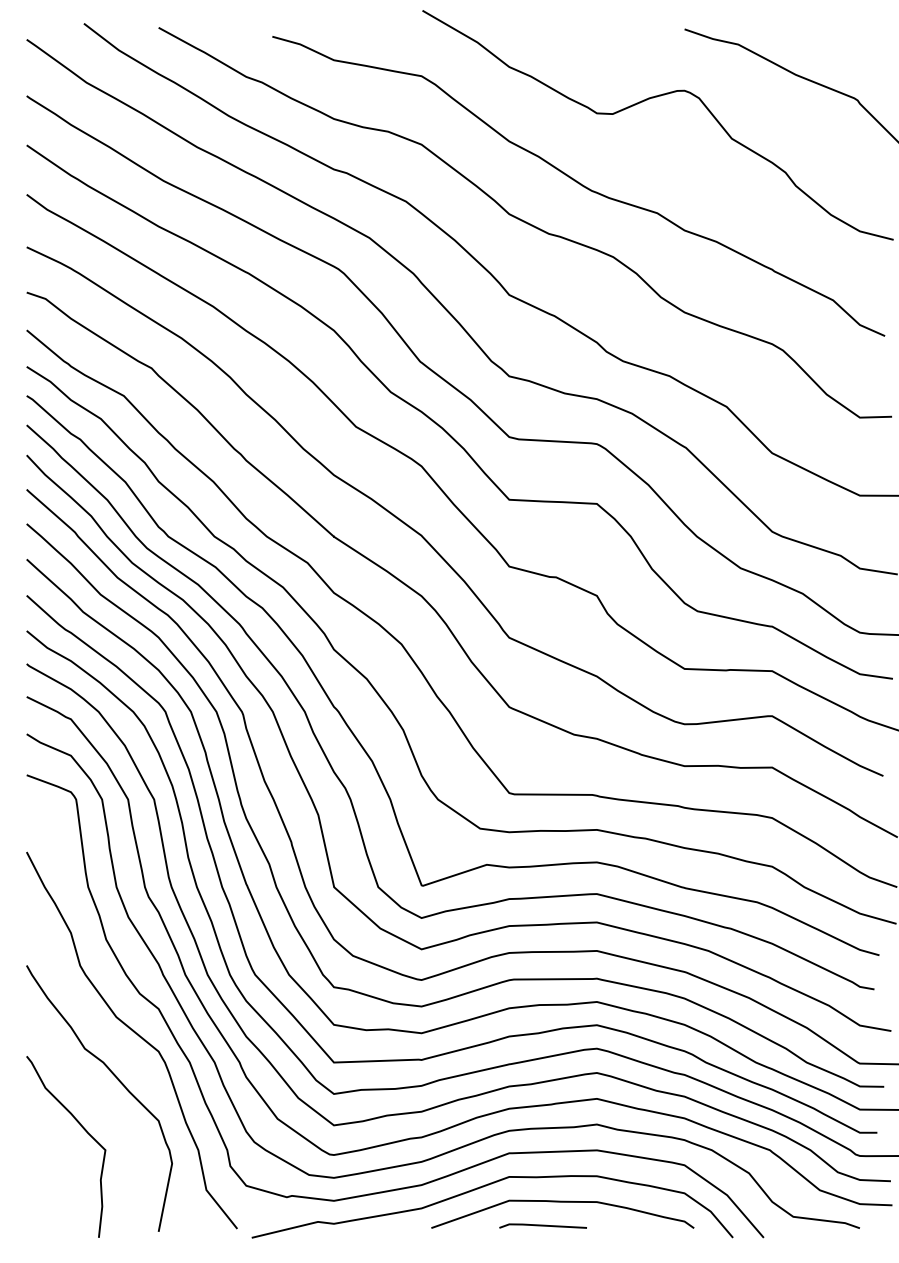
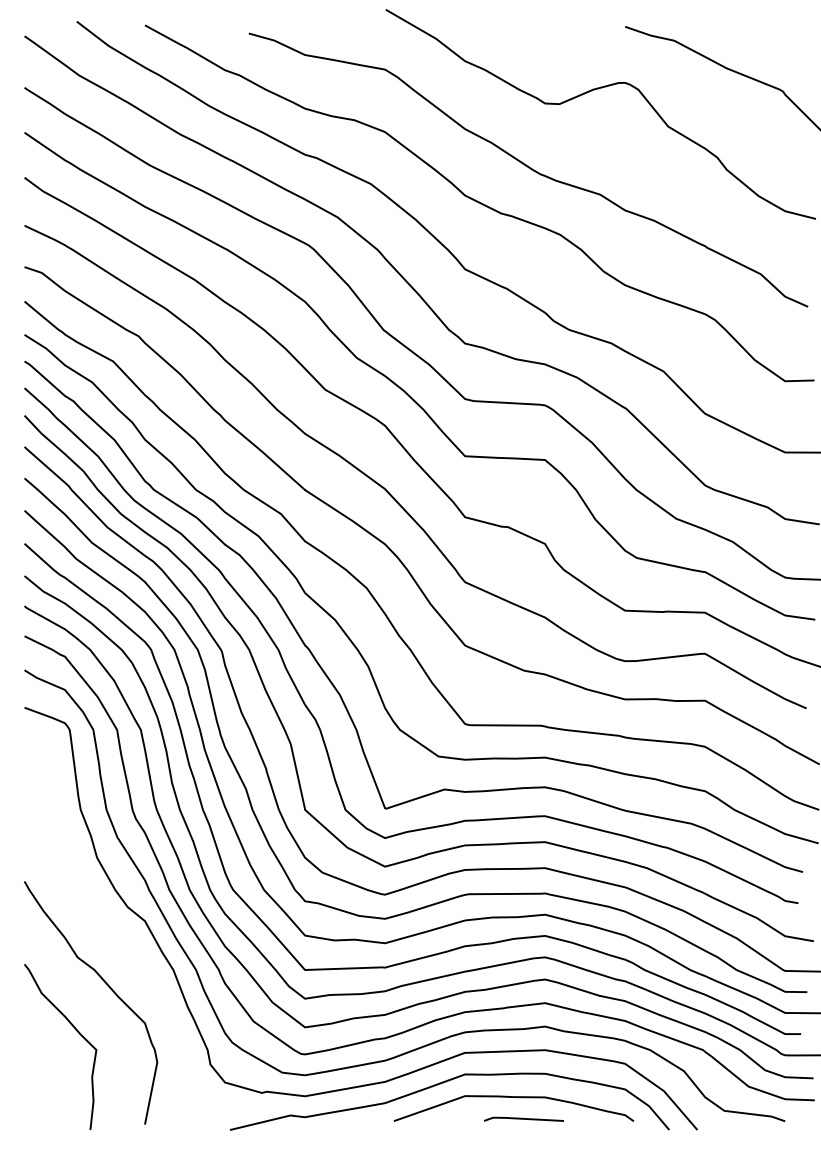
curve: (136, 1034) -> (124, 944), removed
line: (542, 1225) -> (523, 1118), moved

